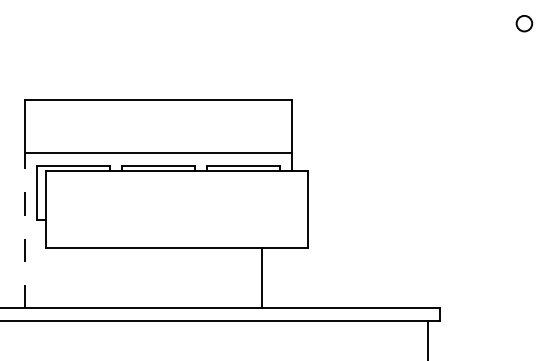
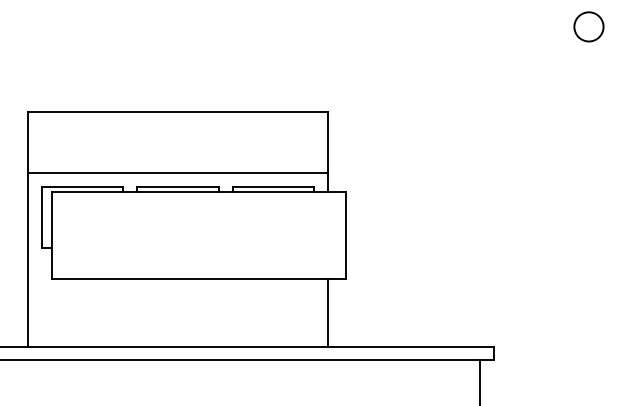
circle: (524, 23) -> (589, 26), size x1.67
line: (24, 230) -> (27, 259), dashed -> solid
line: (262, 278) -> (328, 313), moved

